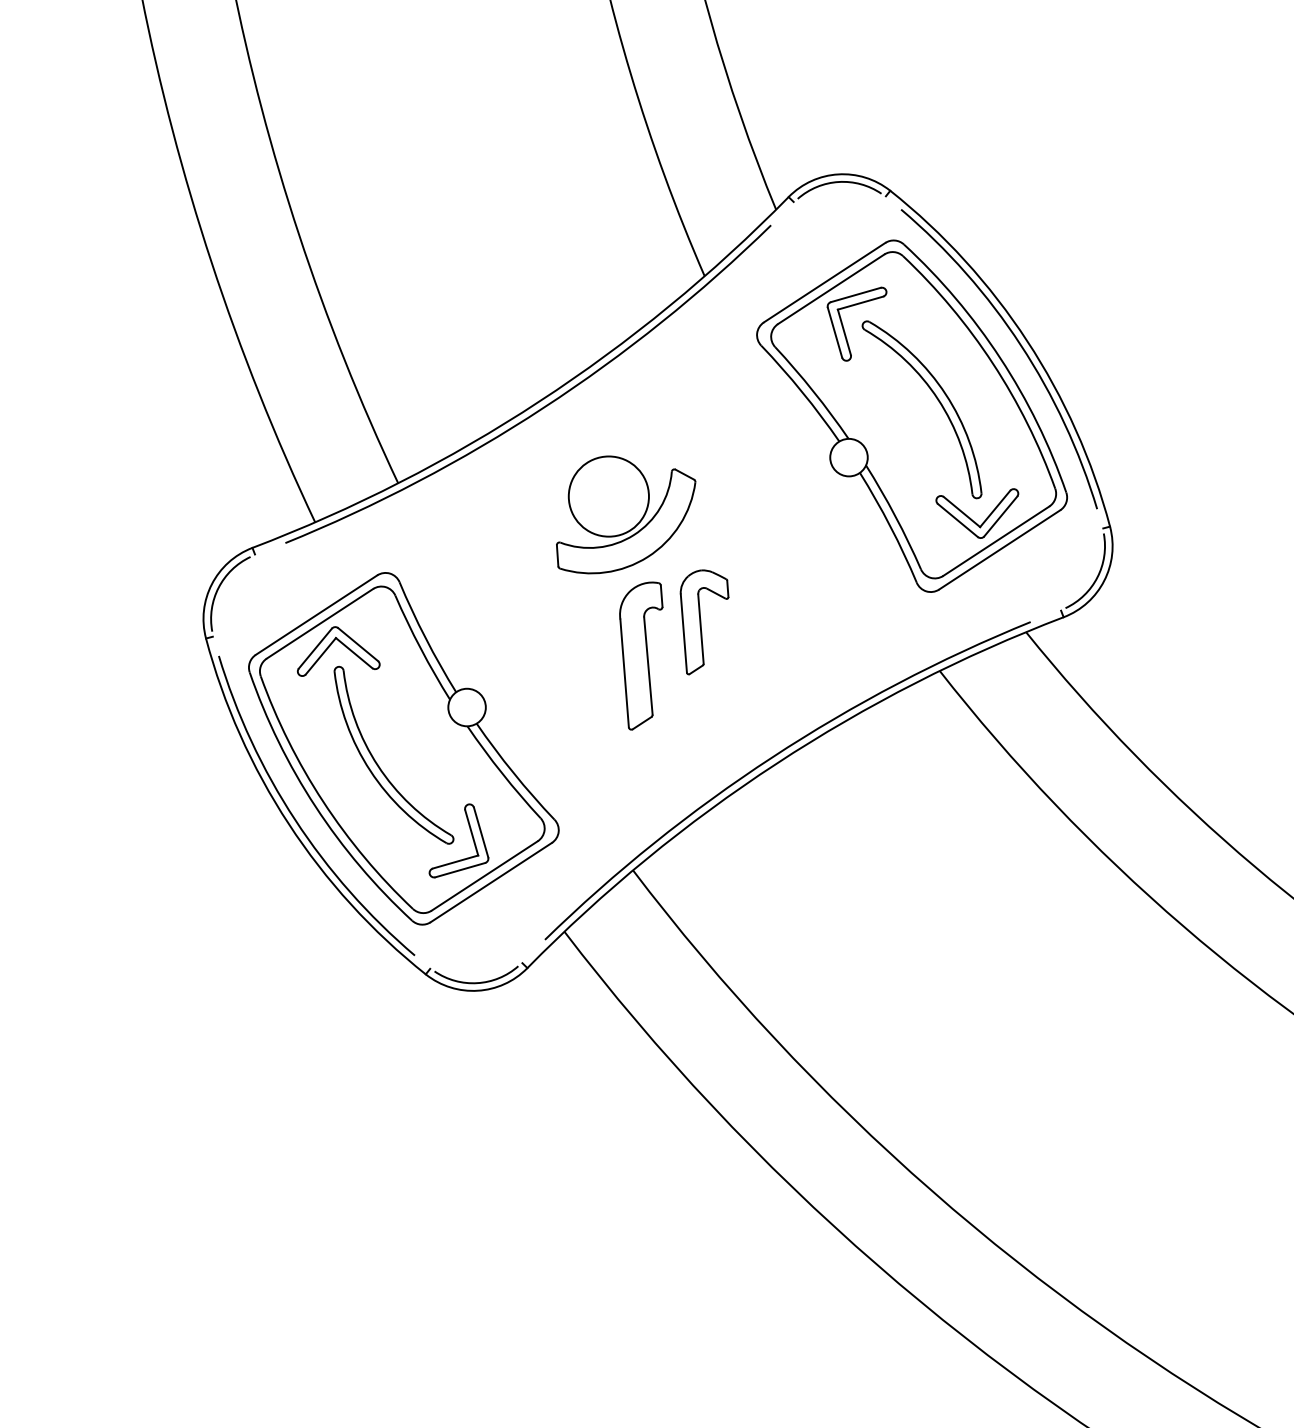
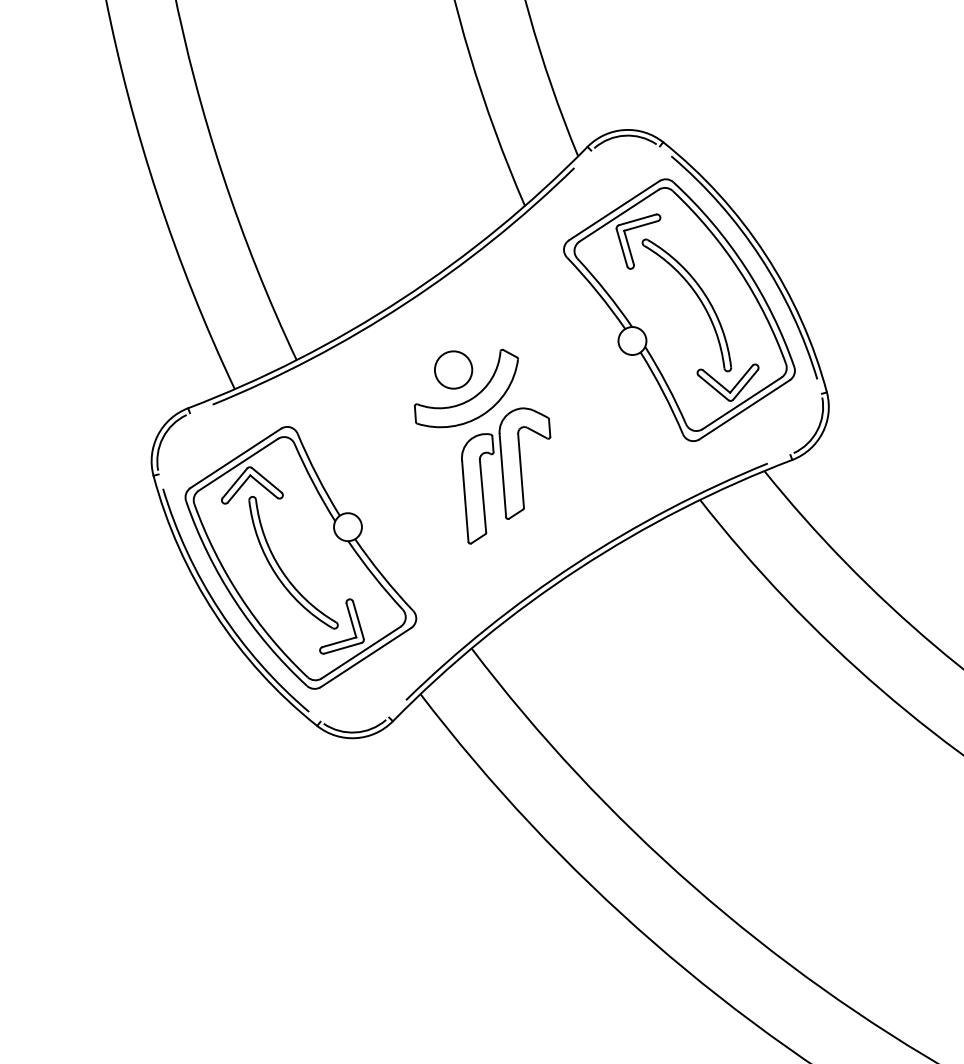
circle: (608, 496) -> (453, 369), size x0.62
part: (704, 622) -> (524, 463), size x1.43

